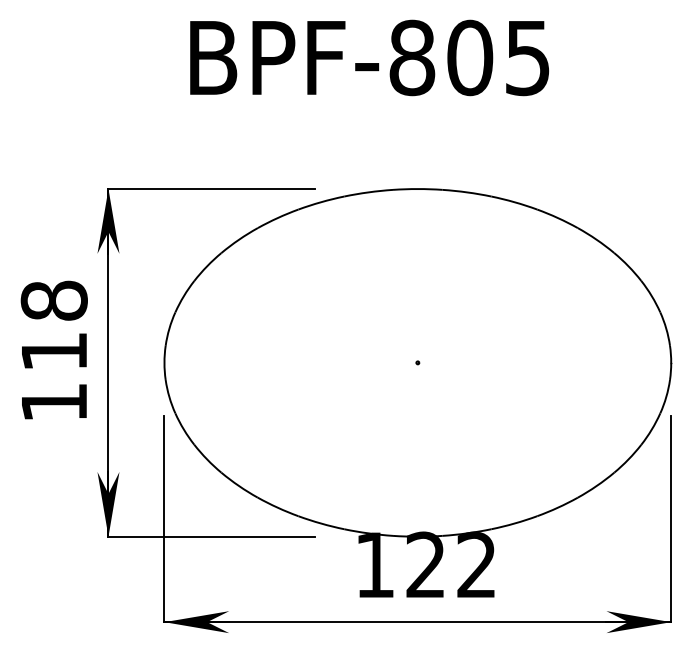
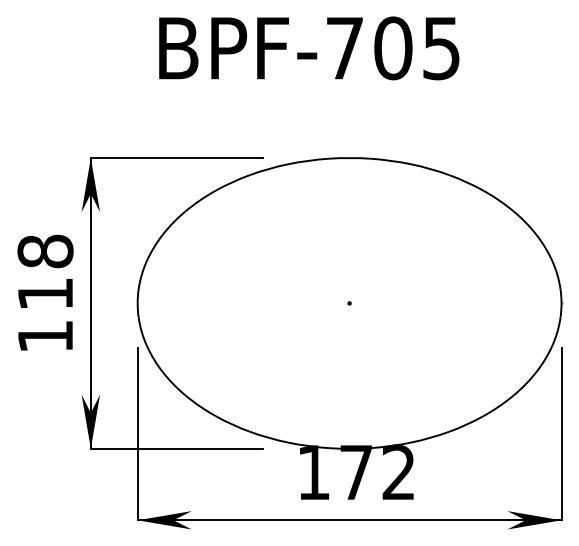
text: (412, 57) -> (345, 48), BPF-805 -> BPF-705
text: (425, 564) -> (355, 472), 122 -> 172

